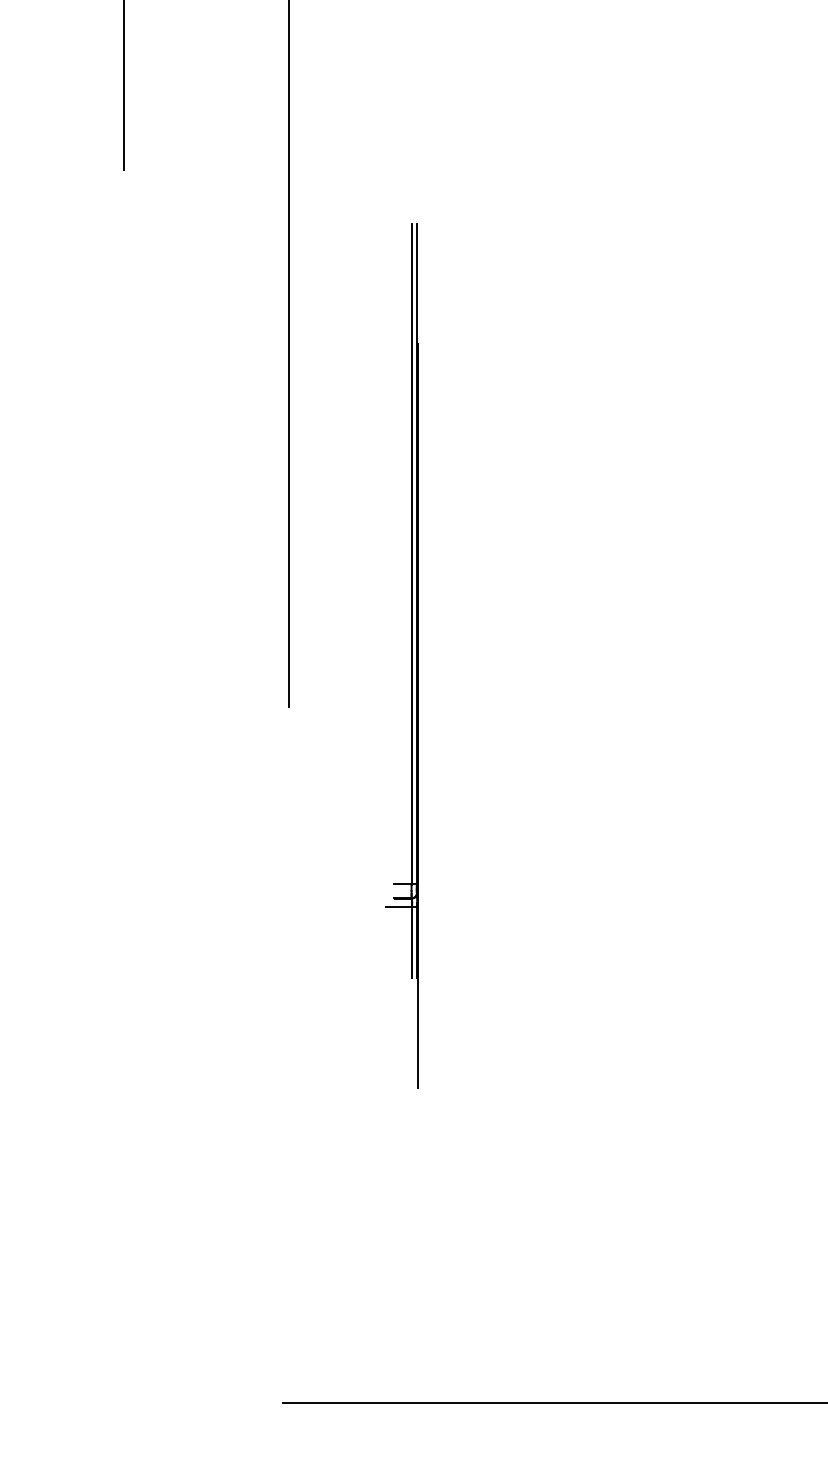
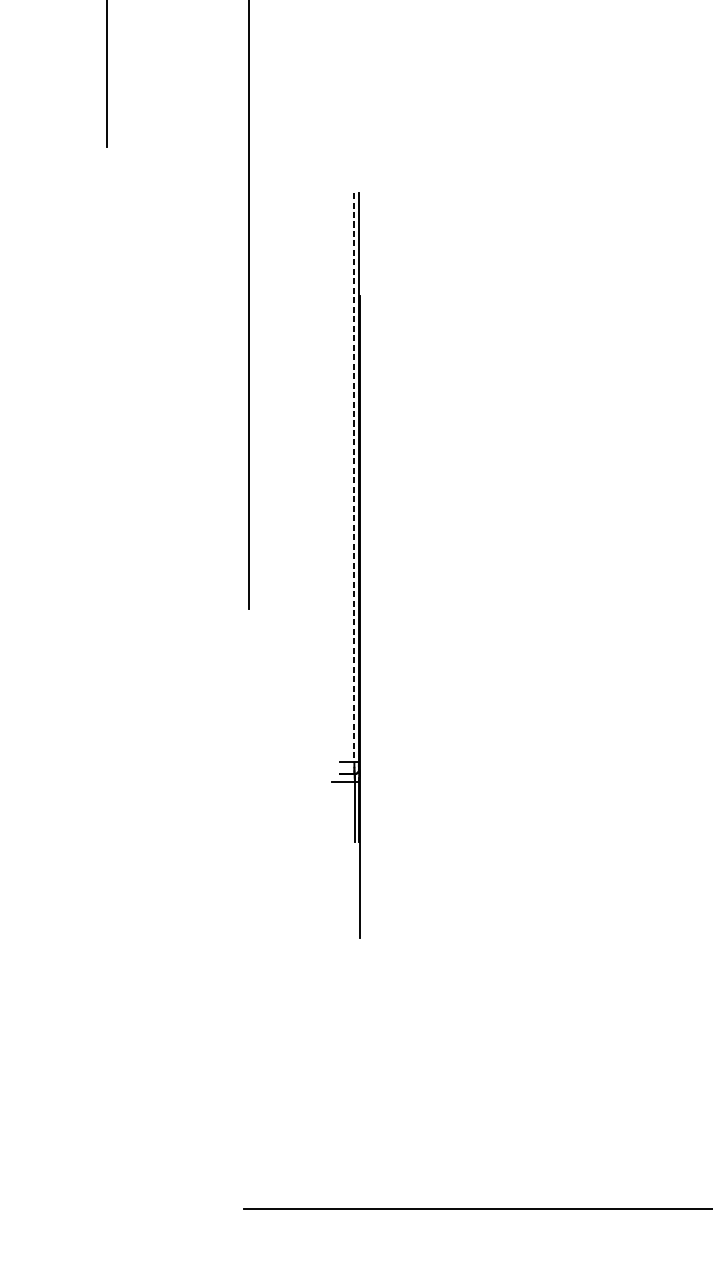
line: (411, 554) -> (354, 477), solid -> dashed

